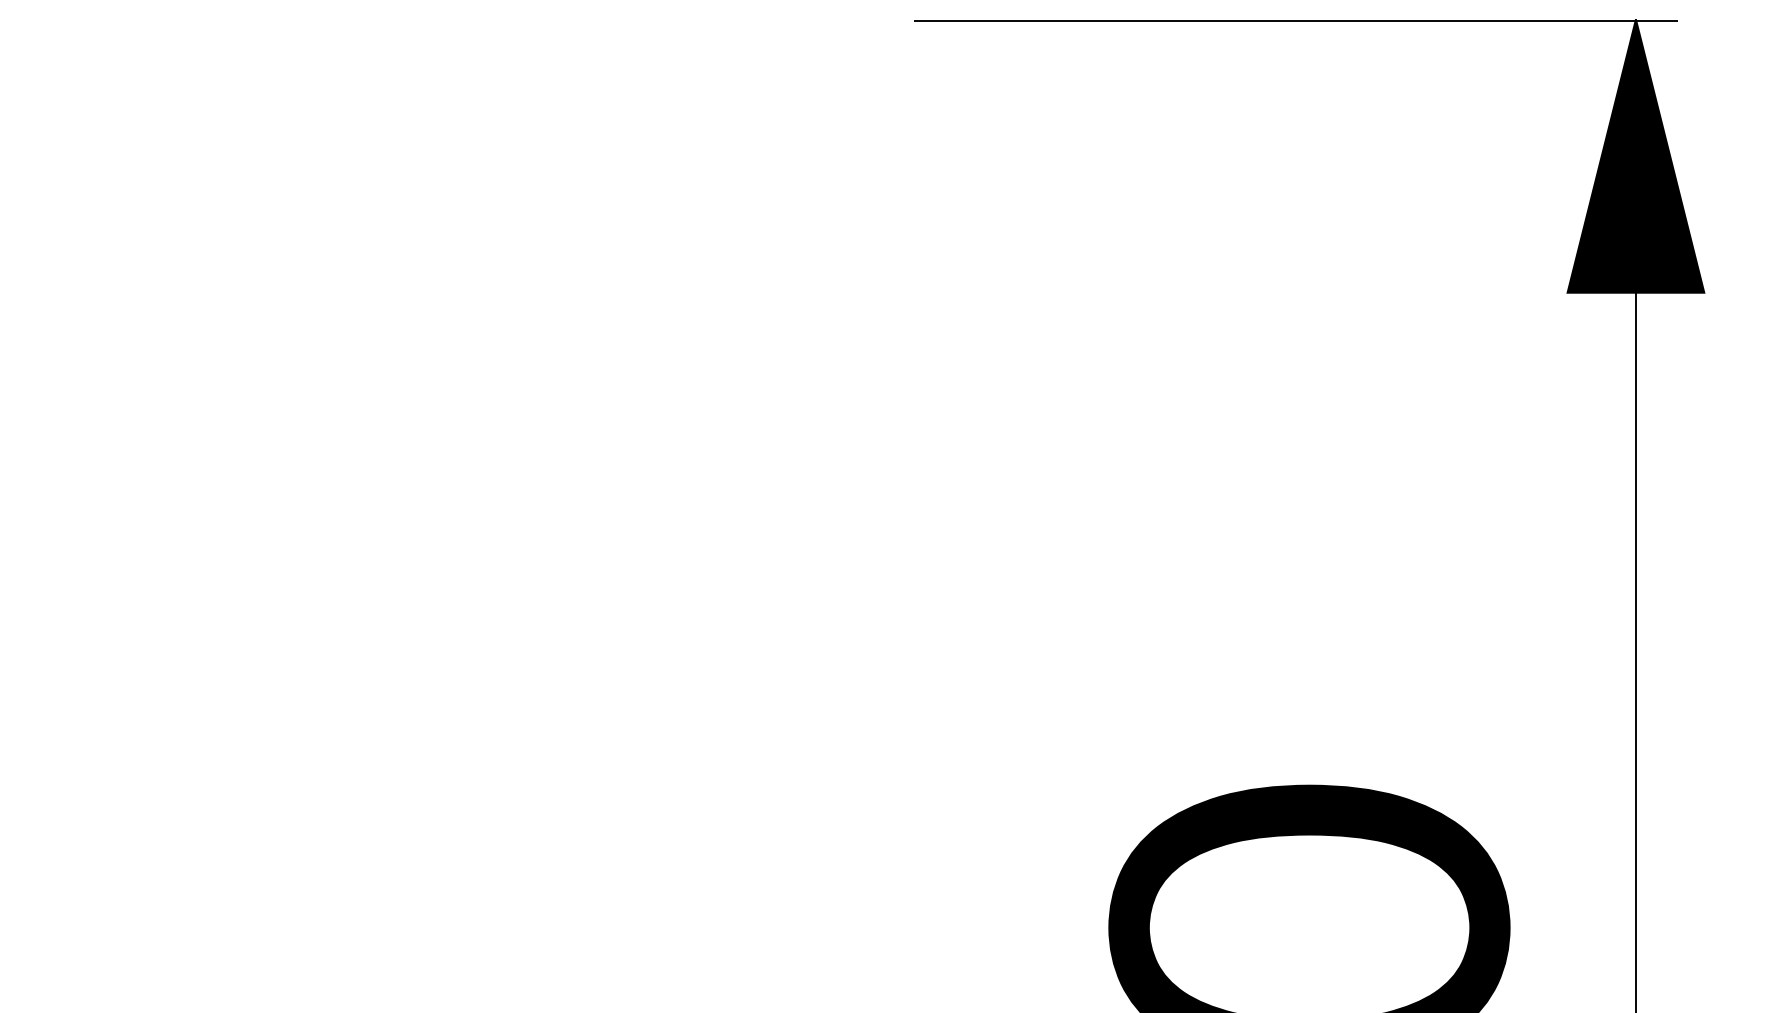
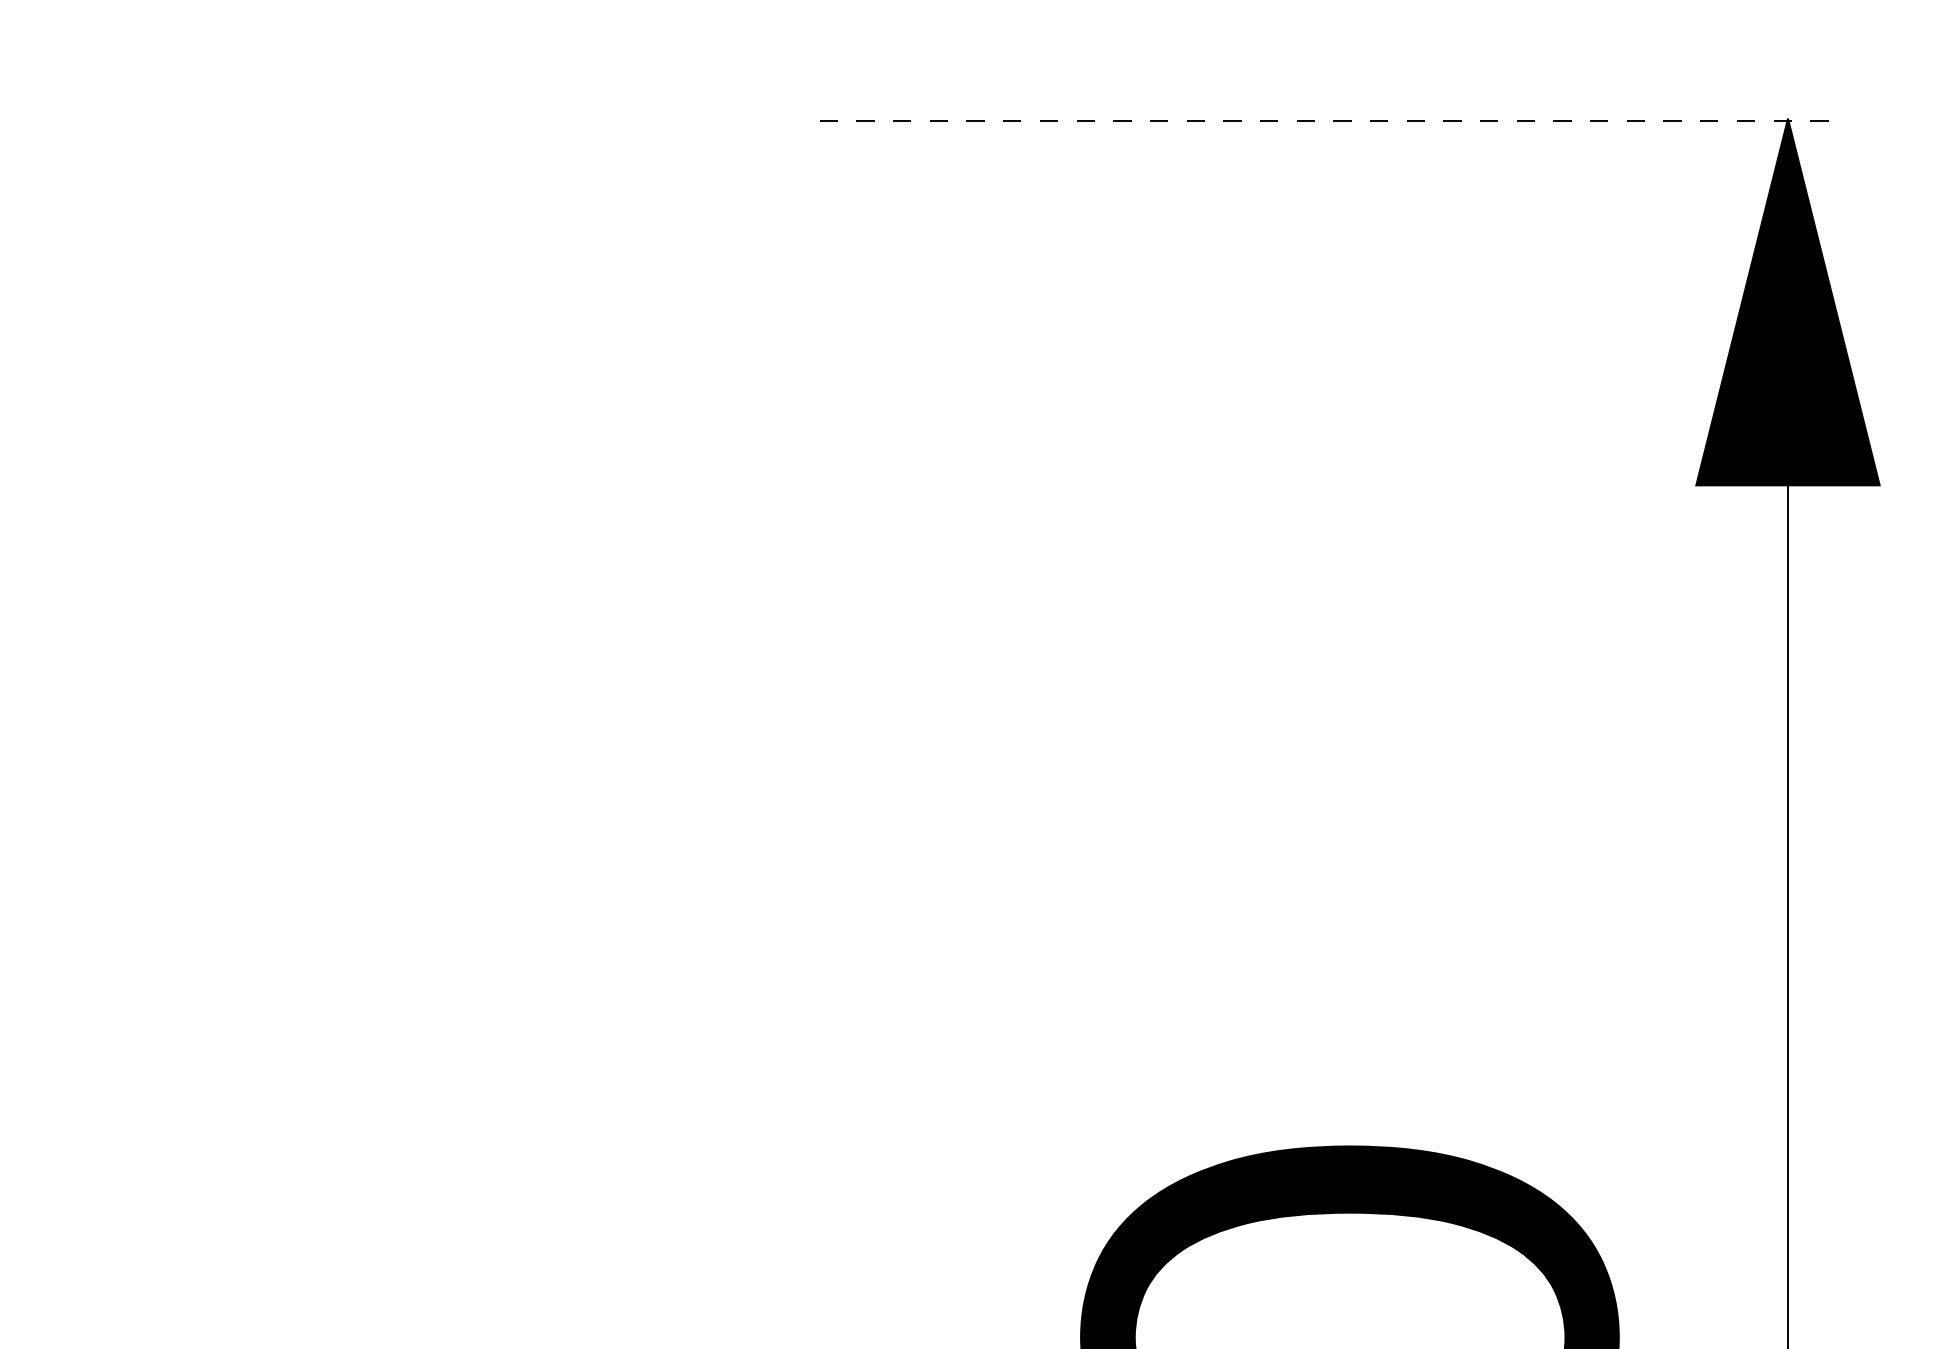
line: (1295, 20) -> (1331, 120), solid -> dashed

